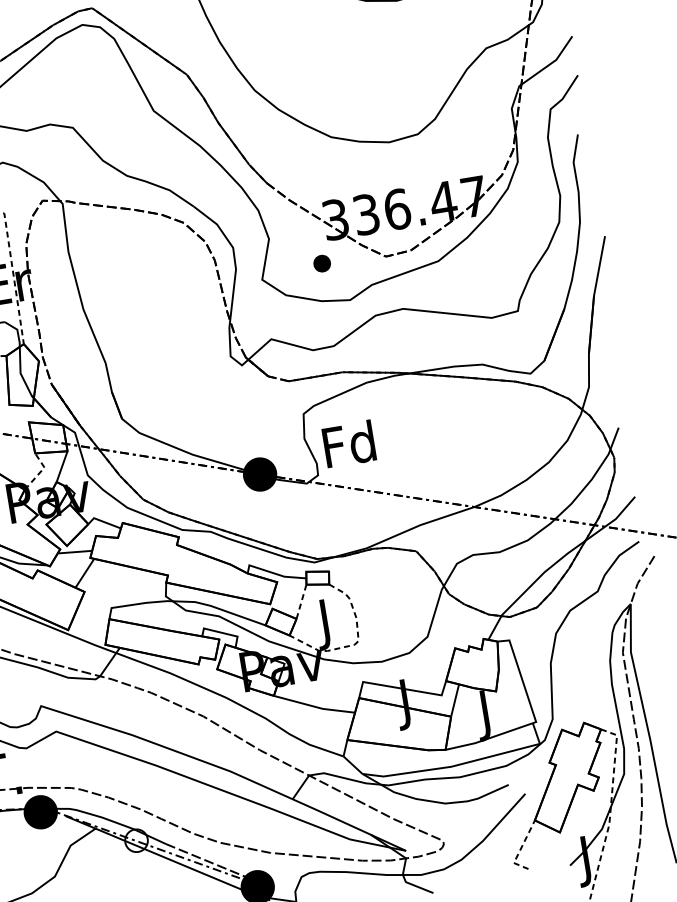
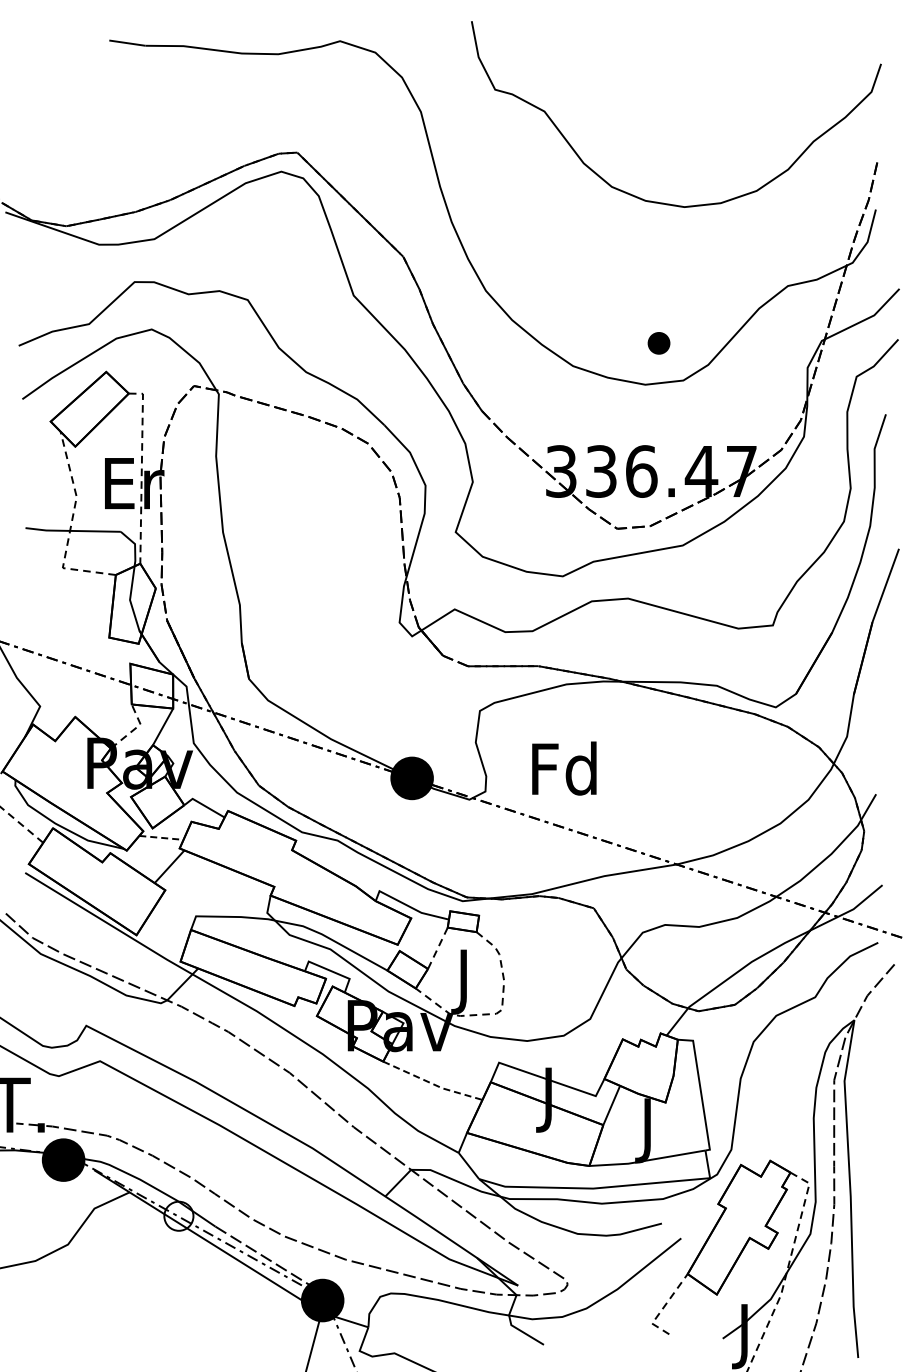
part: (321, 263) -> (658, 343), moved
text: (349, 444) -> (564, 768), moved
line: (74, 551) -> (161, 837), solid -> dashed
line: (314, 706) -> (432, 1083), solid -> dashed

